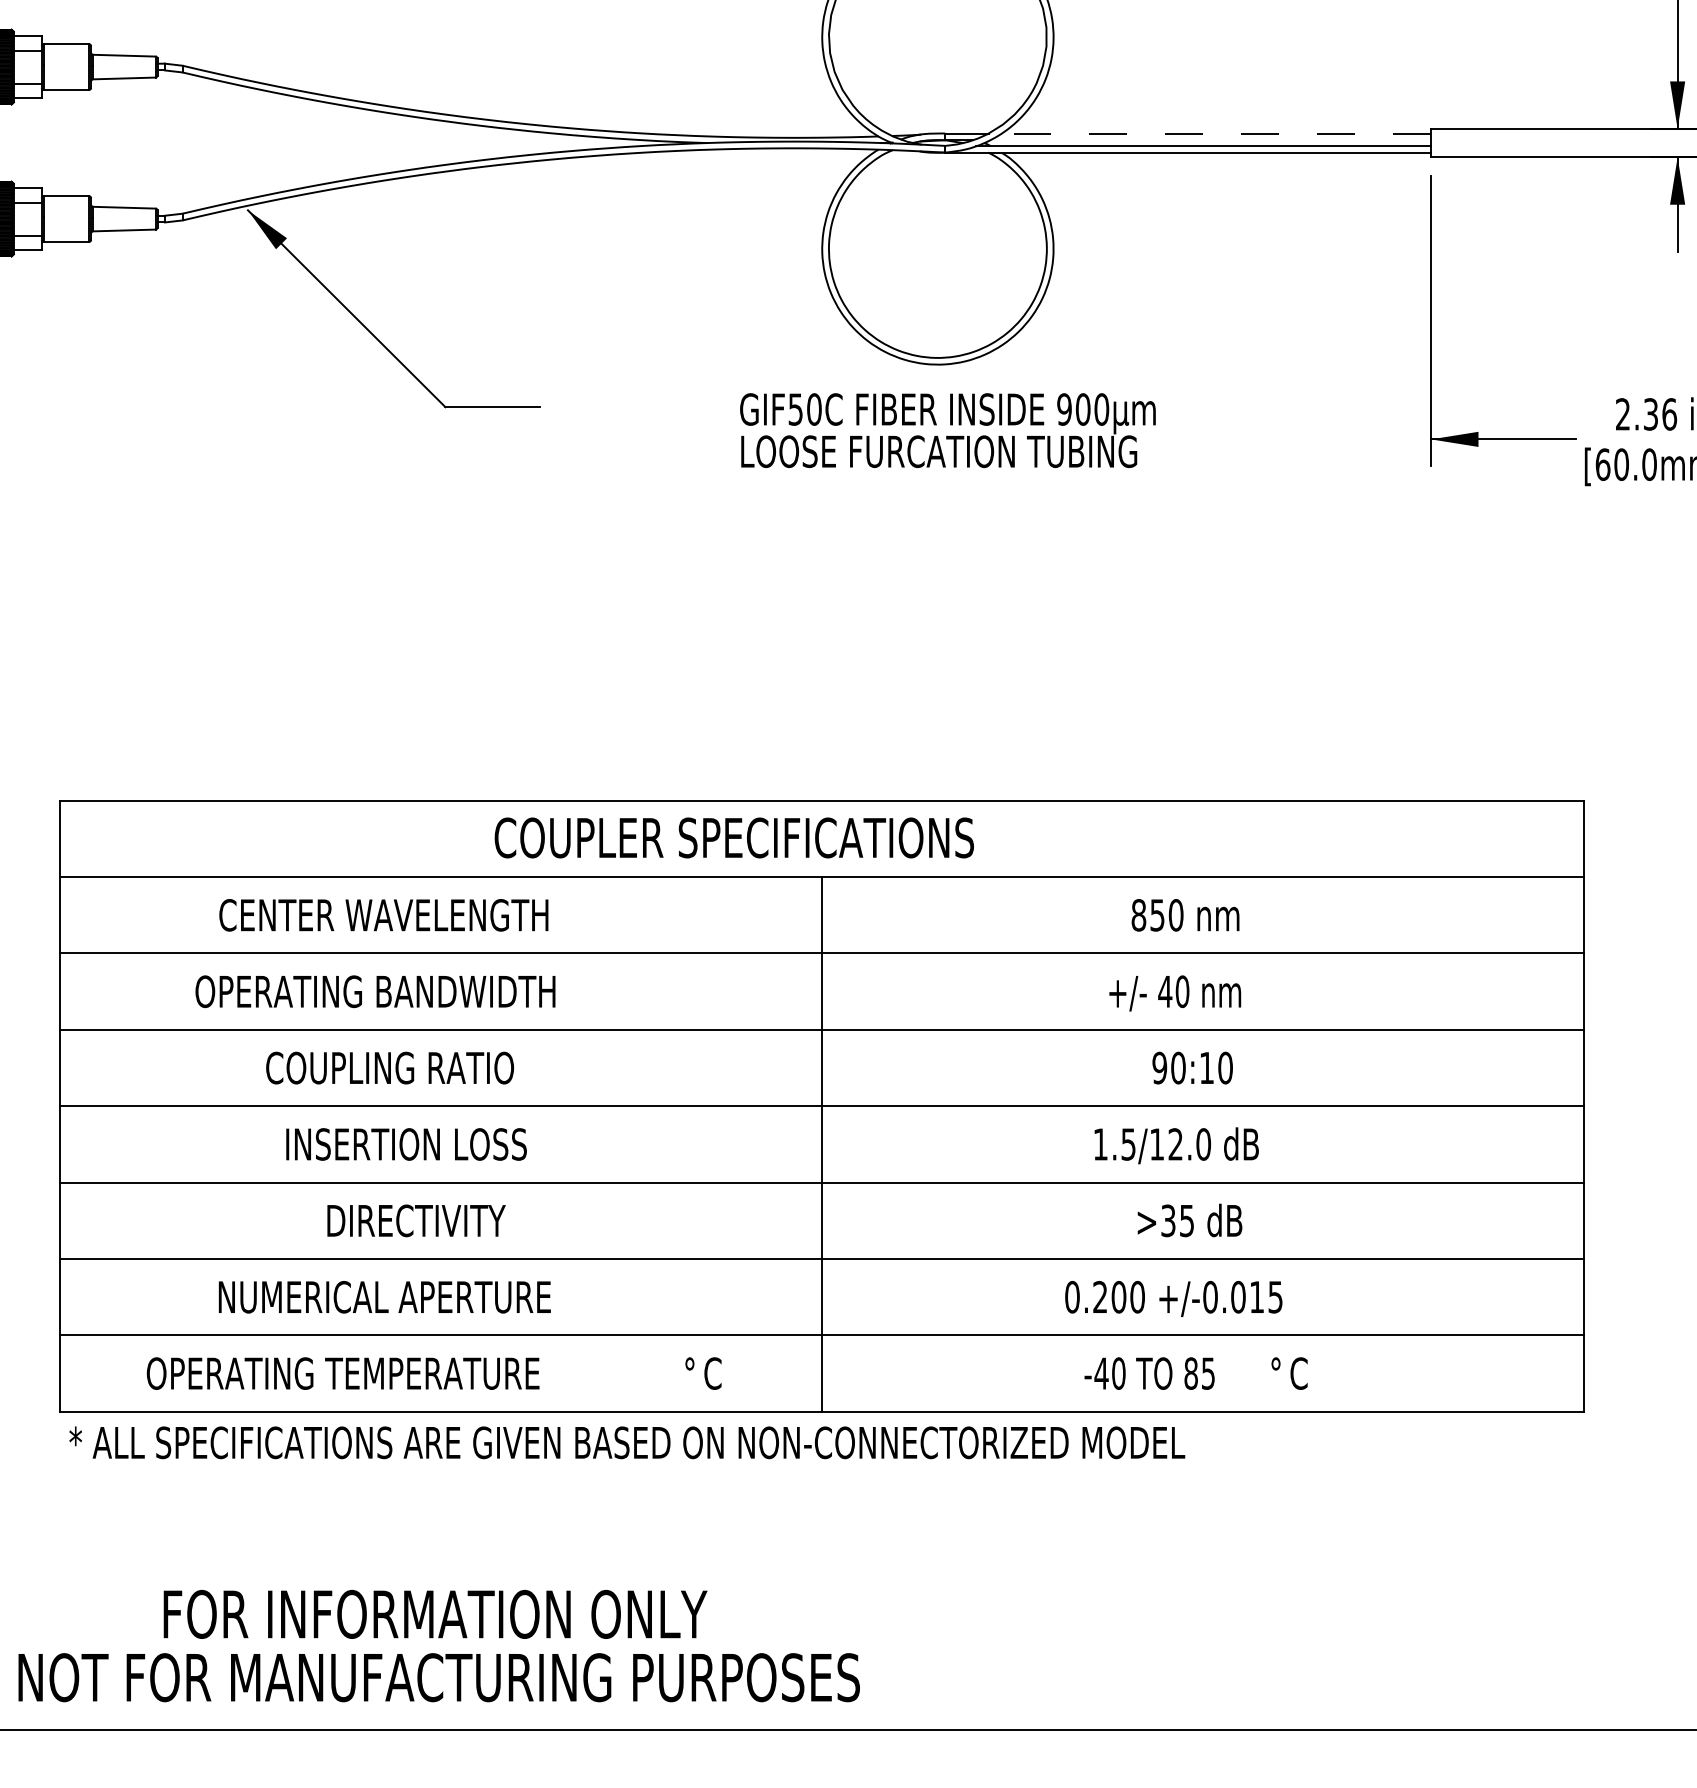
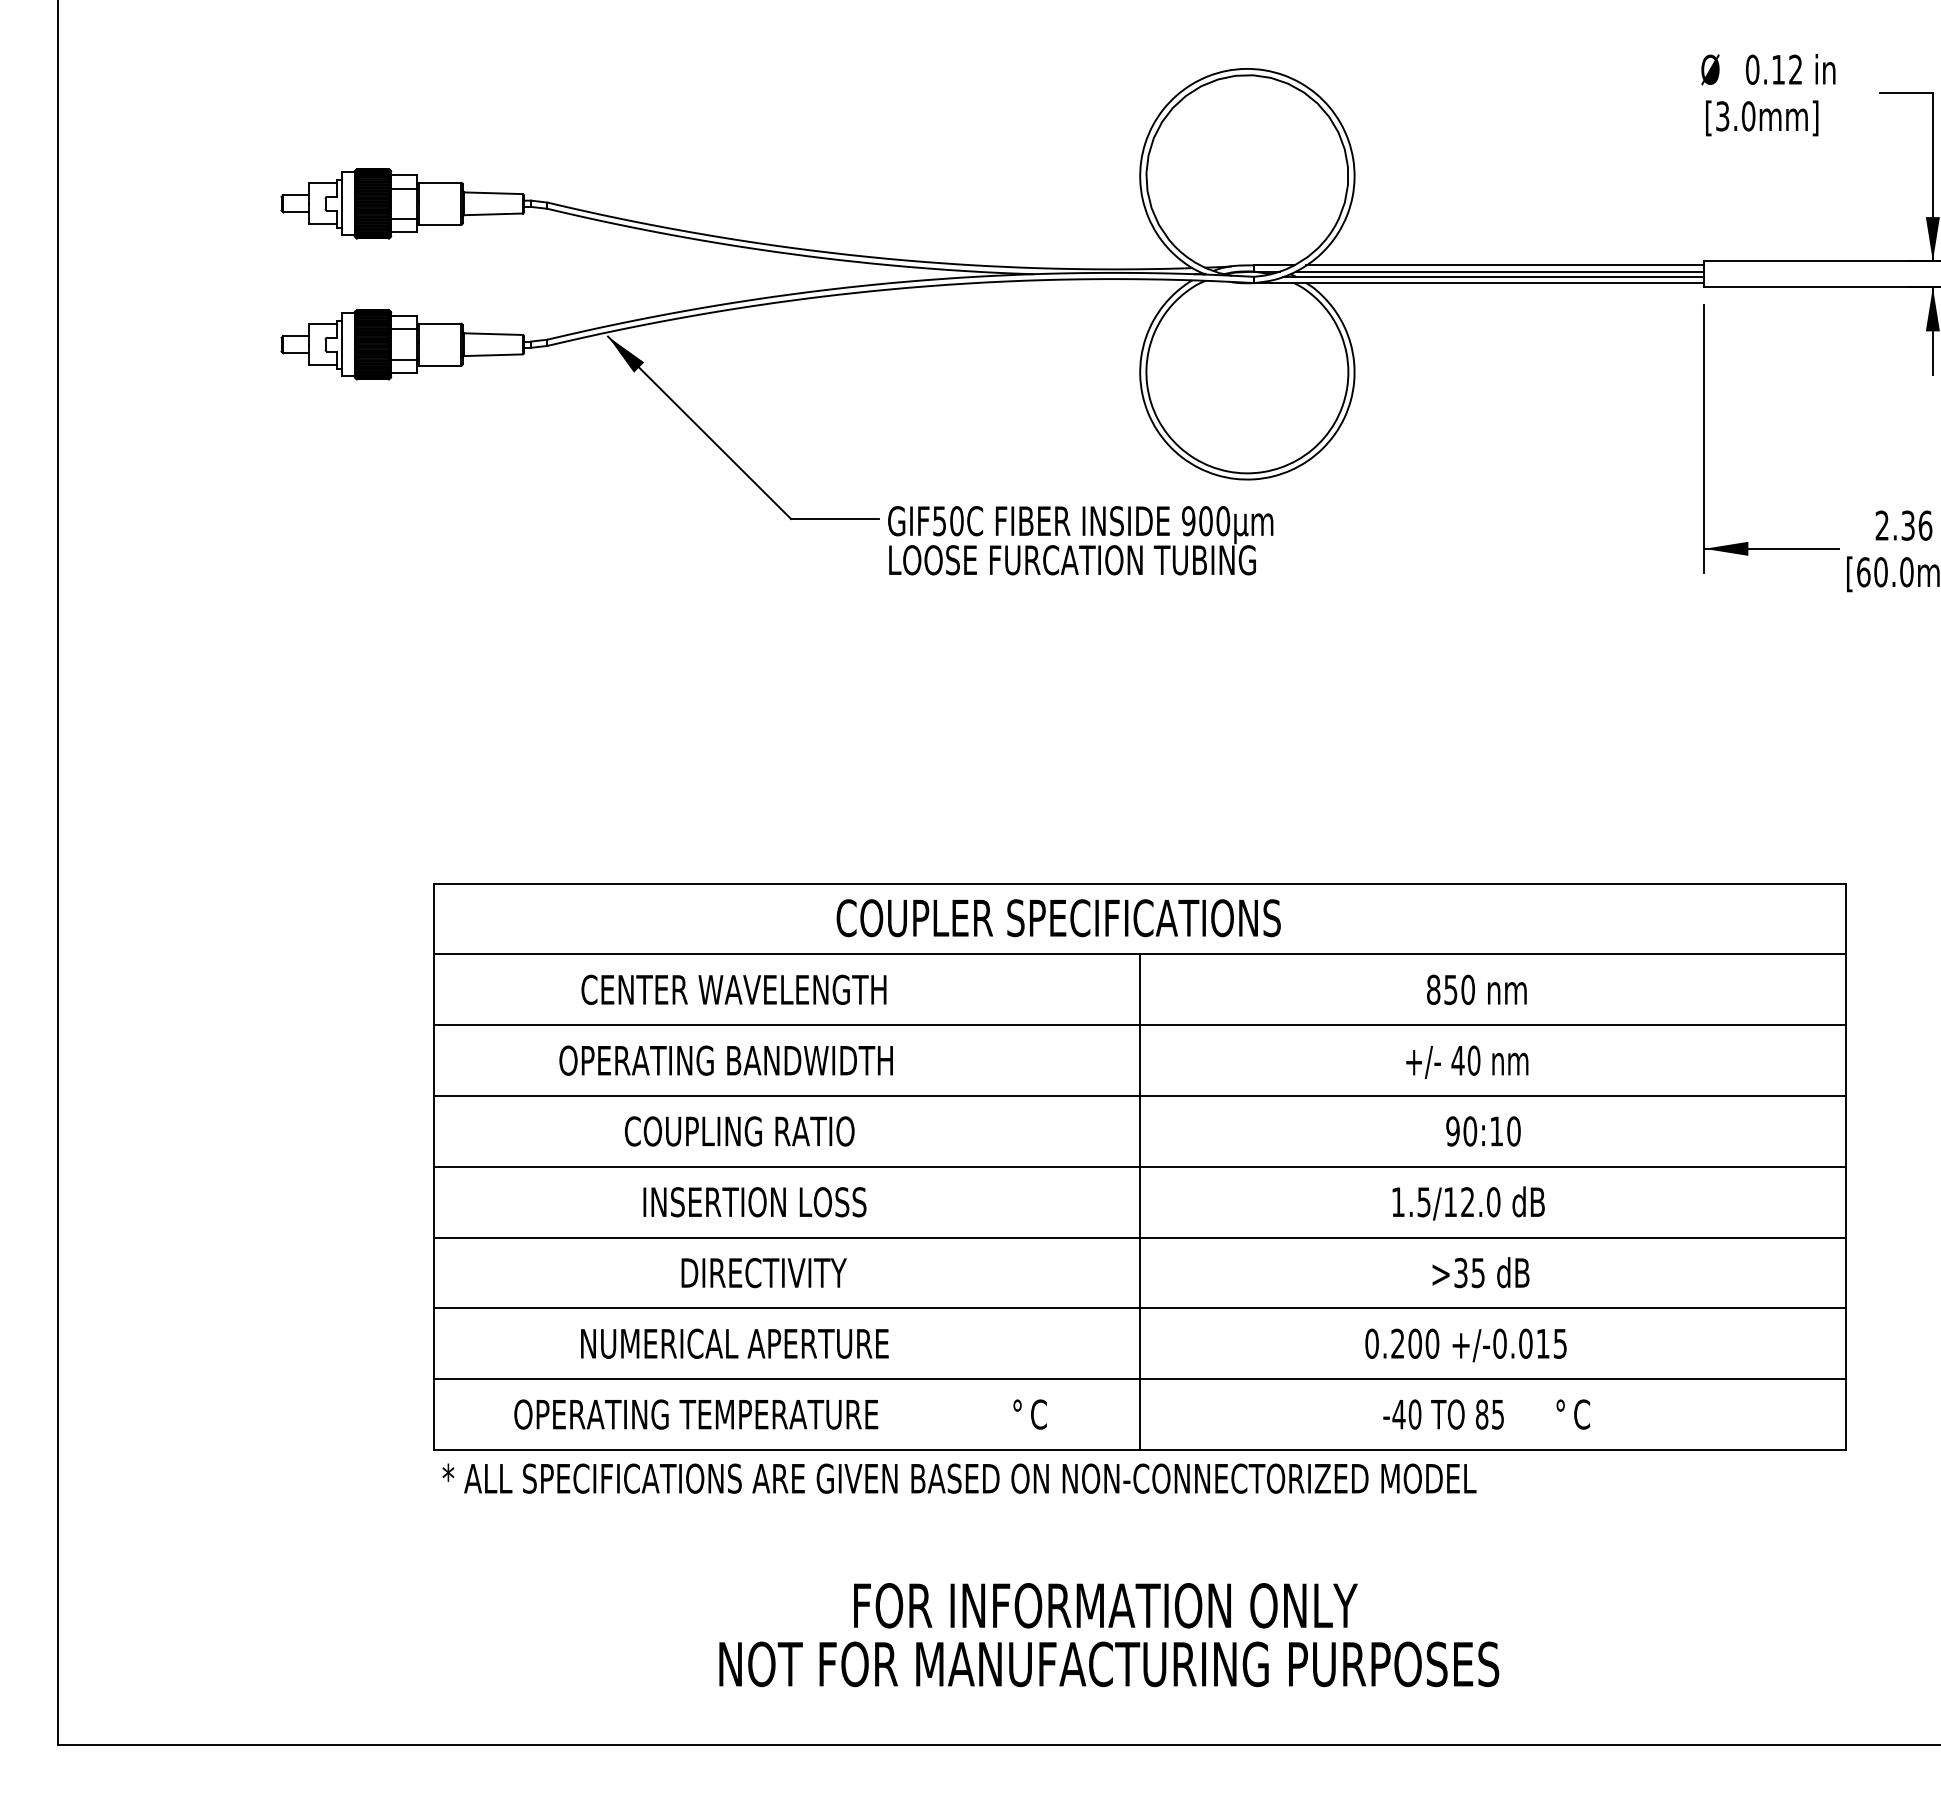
line: (1216, 133) -> (1505, 265), dashed -> solid
line: (1209, 140) -> (1499, 271), added
text: (947, 430) -> (1080, 540), moved
text: (439, 1646) -> (1109, 1635), moved

